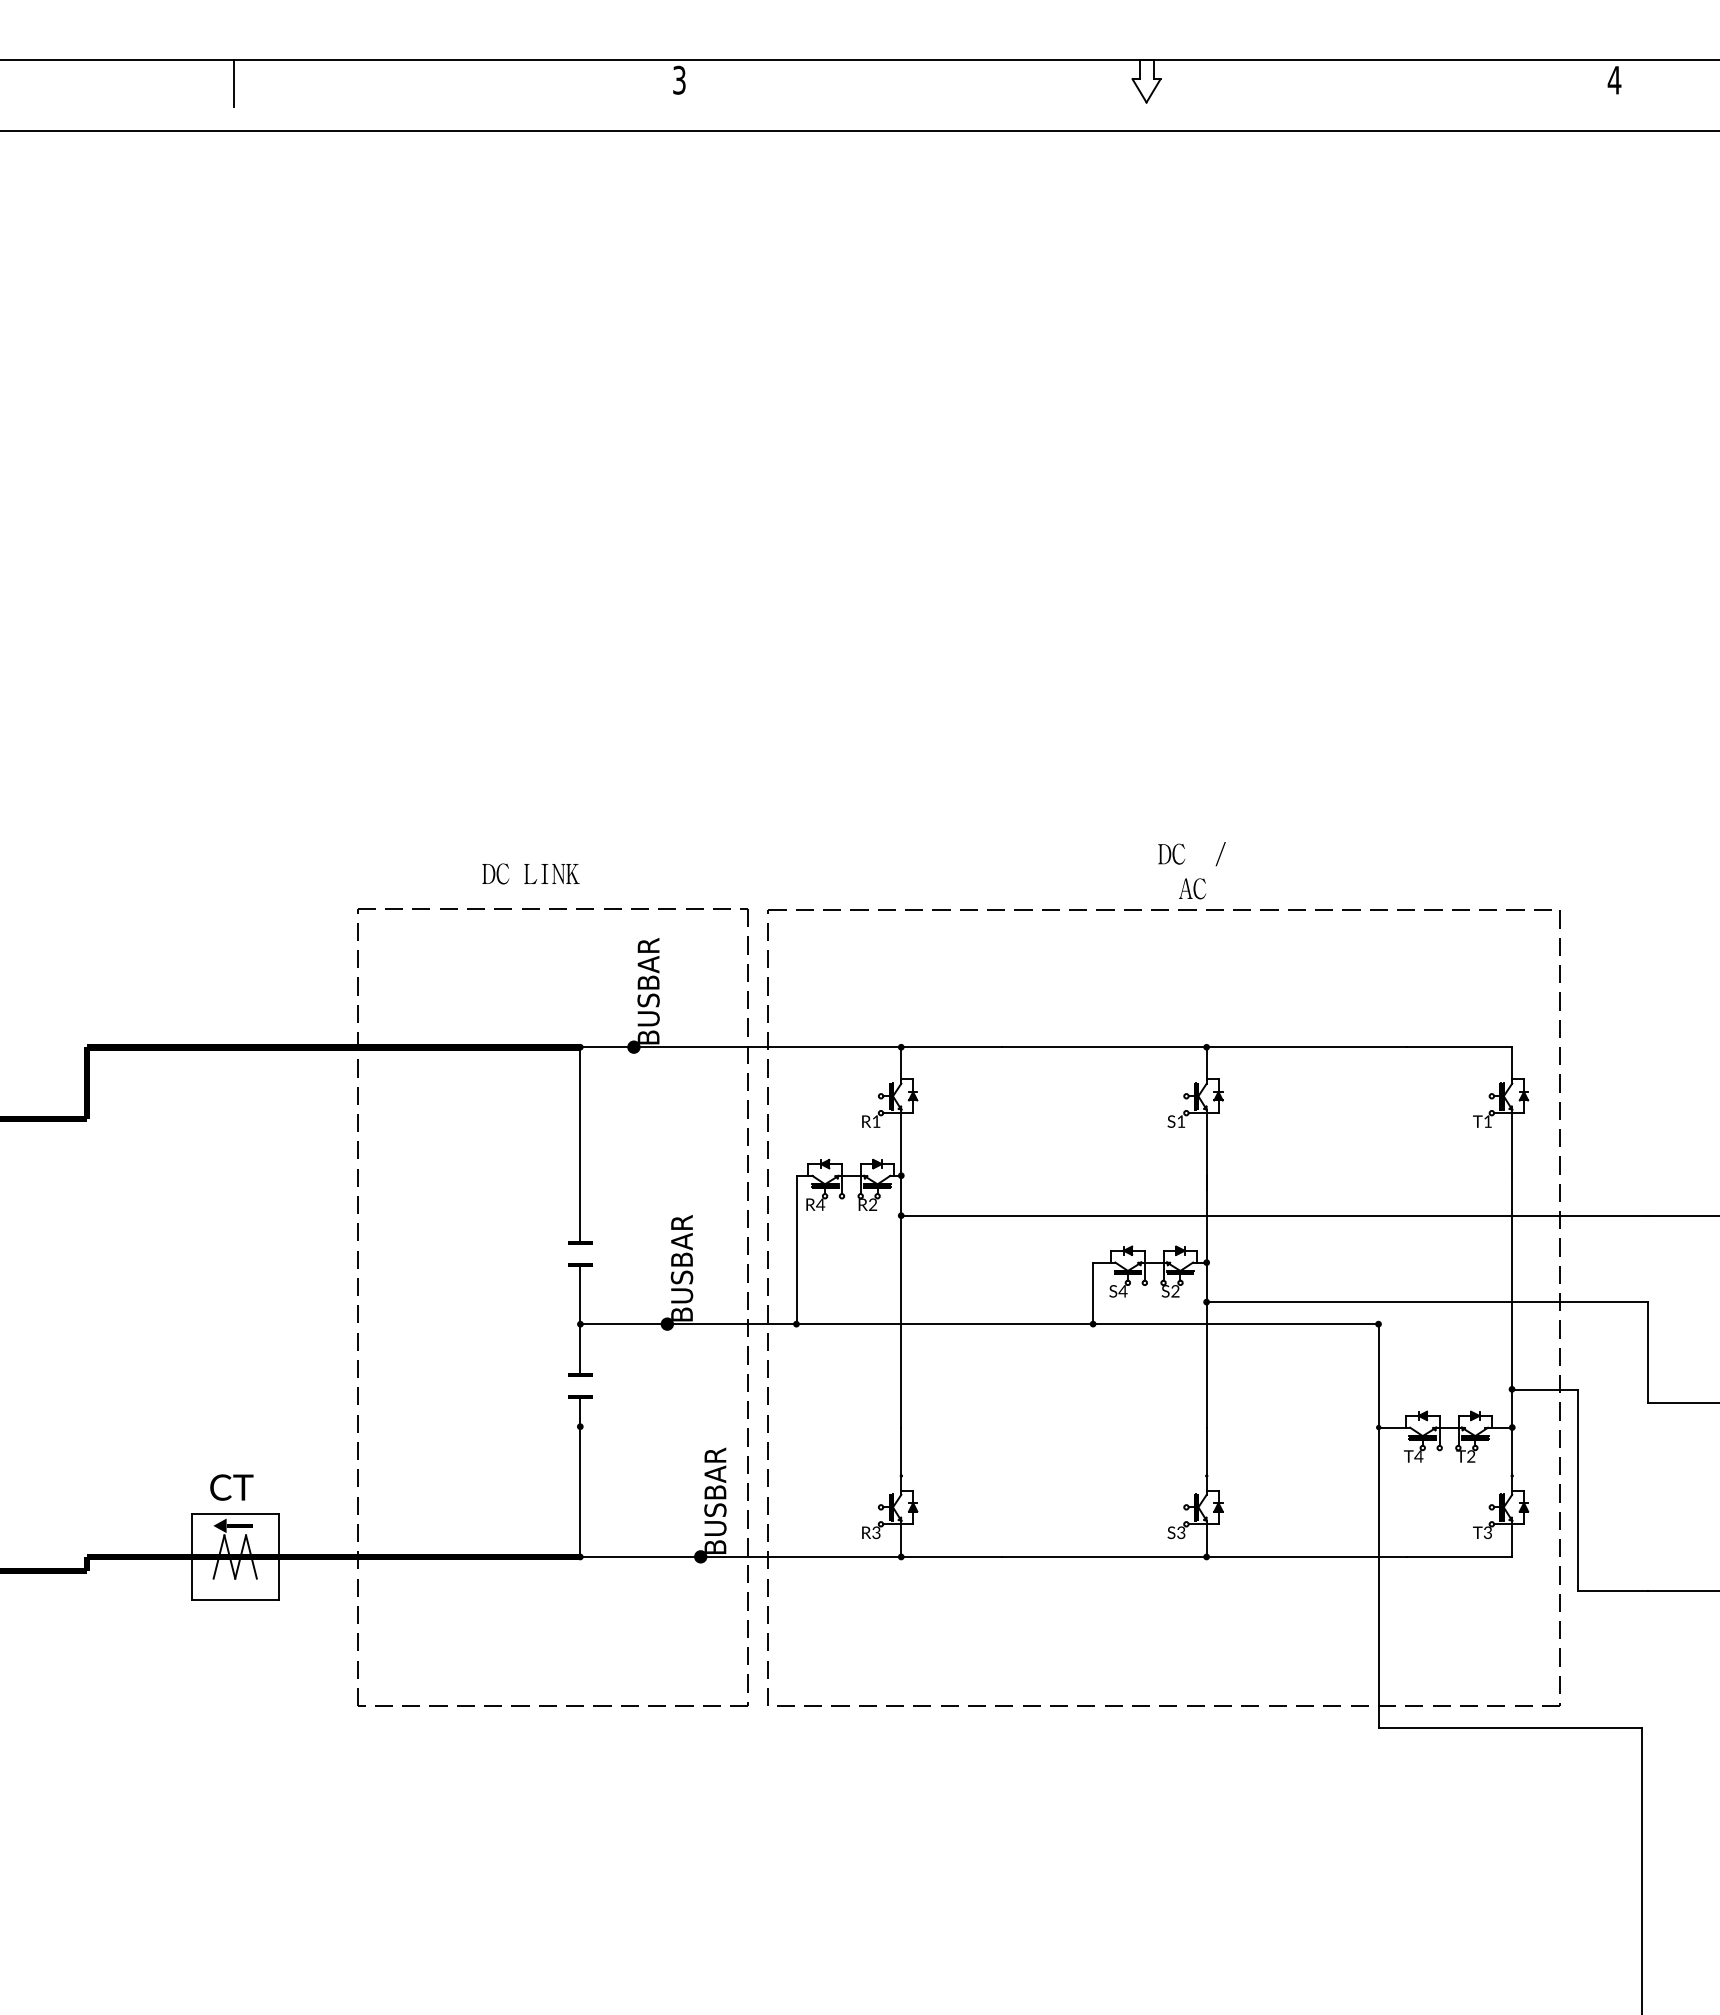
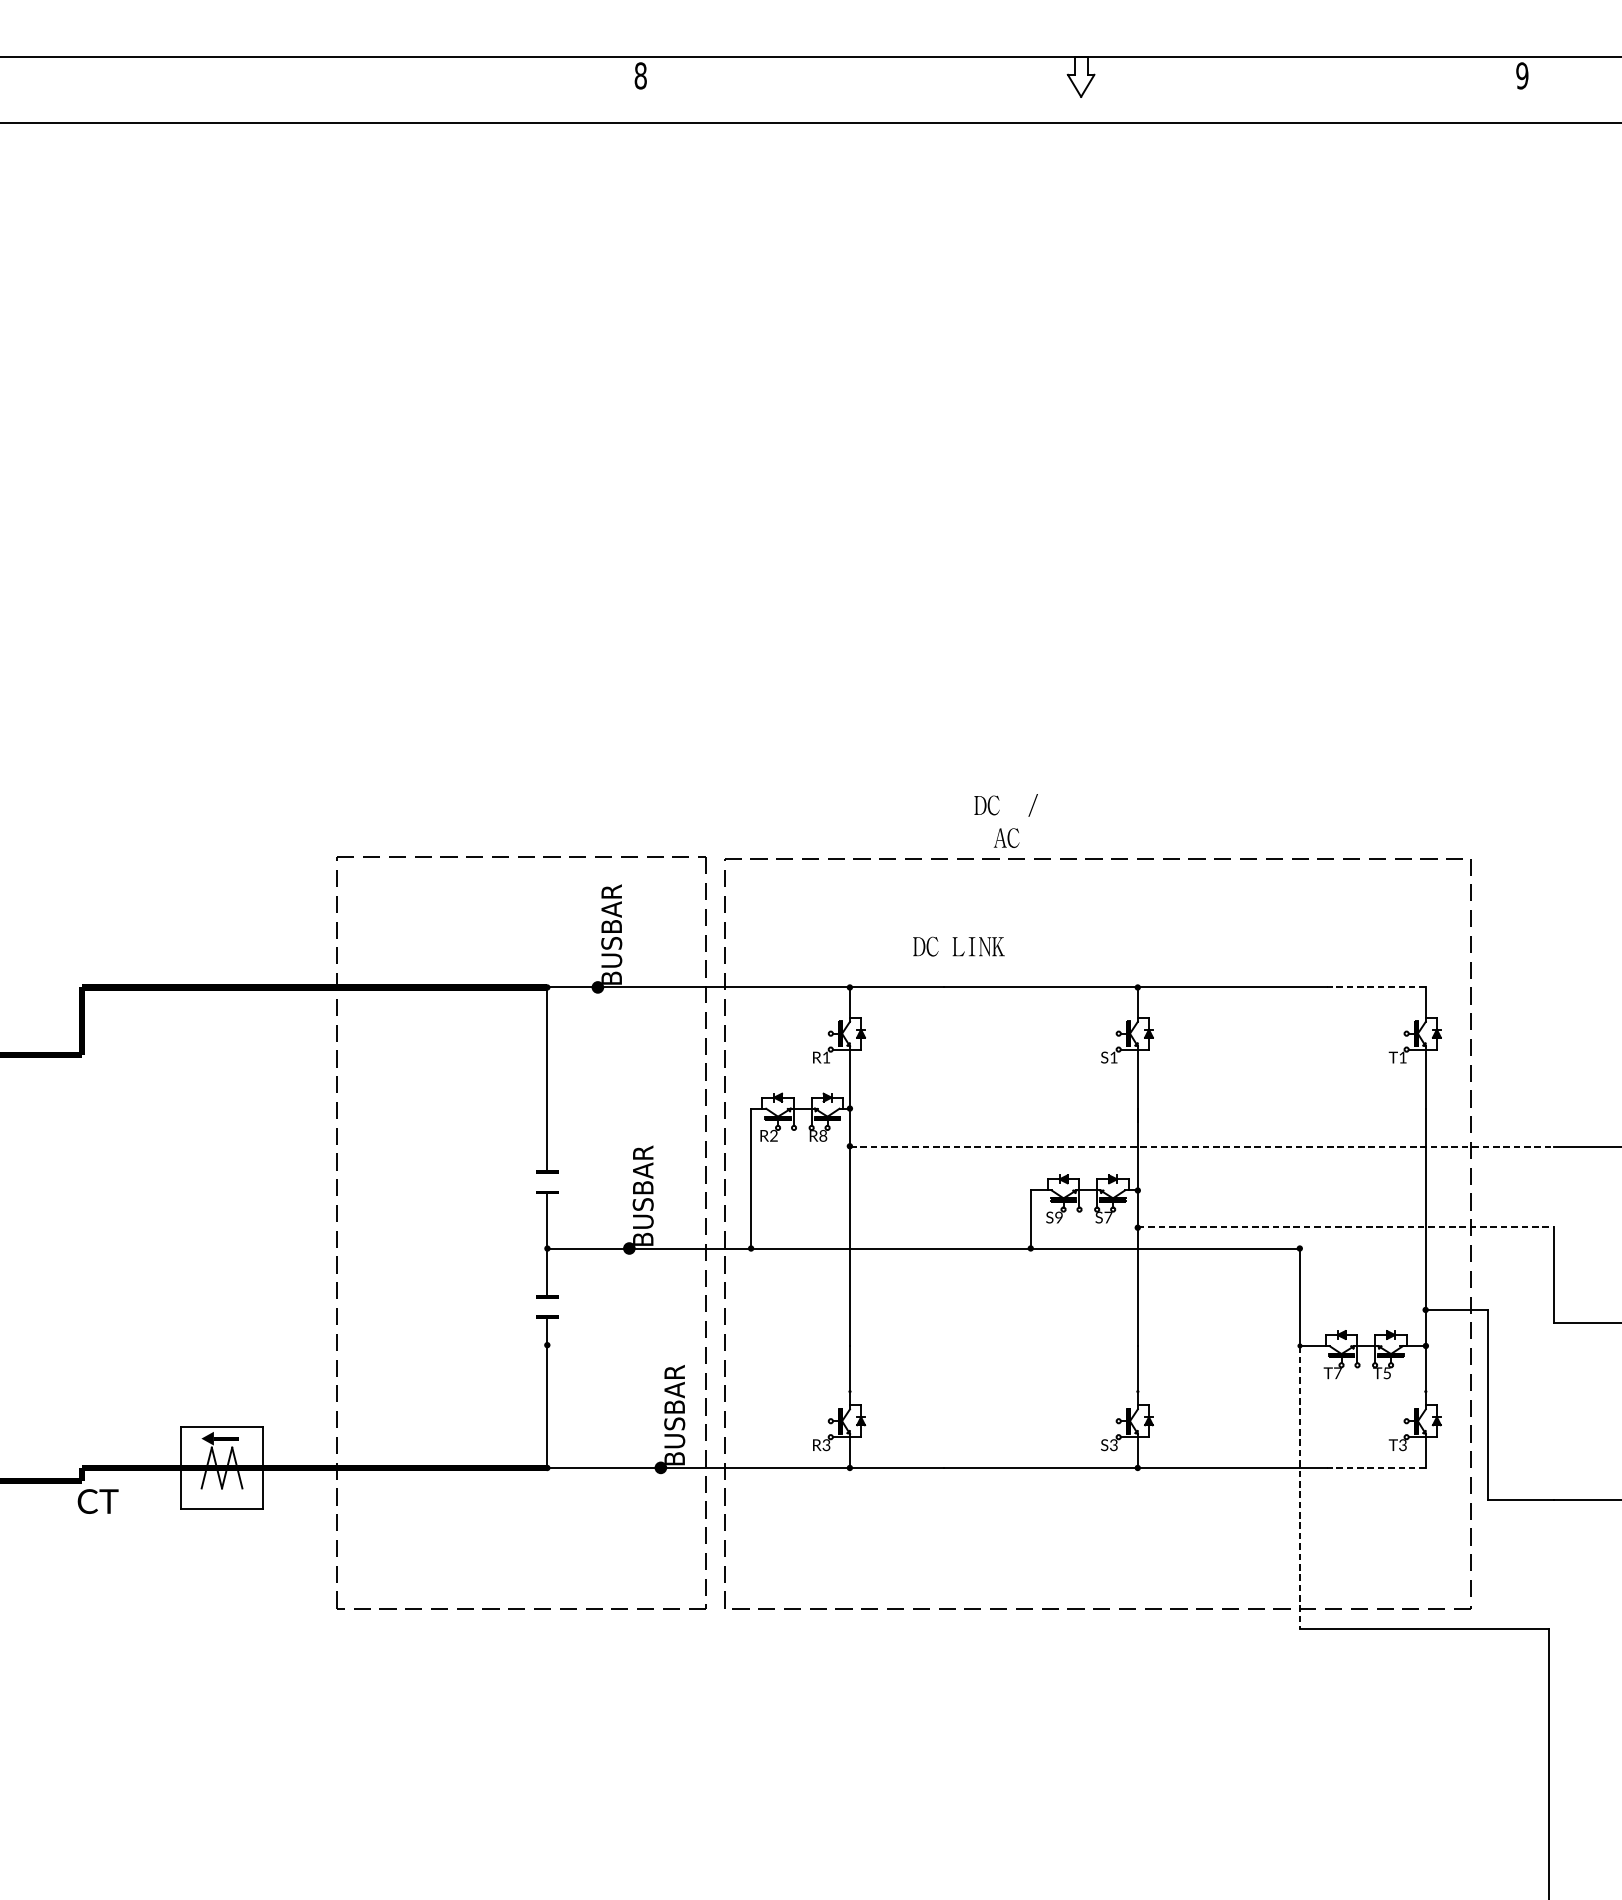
text: (679, 79) -> (640, 75), 3 -> 8
text: (1614, 79) -> (1522, 75), 4 -> 9
line: (234, 83) -> (221, 78), removed
text: (1191, 870) -> (1005, 820), moved
text: (530, 873) -> (958, 946), moved
line: (1459, 1047) -> (1376, 987), solid -> dashed
text: (820, 1204) -> (773, 1135), R4 -> R2
text: (872, 1204) -> (822, 1135), R2 -> R8
line: (1275, 1216) -> (1202, 1147), solid -> dashed
text: (1122, 1291) -> (1058, 1217), S4 -> S9
text: (1175, 1291) -> (1108, 1217), S2 -> S7
line: (1427, 1301) -> (1345, 1227), solid -> dashed
text: (1418, 1456) -> (1337, 1373), T4 -> T7
text: (1471, 1456) -> (1387, 1373), T2 -> T5
text: (231, 1487) -> (97, 1501), moved
line: (1459, 1556) -> (1376, 1467), solid -> dashed
line: (1378, 1577) -> (1299, 1487), solid -> dashed

